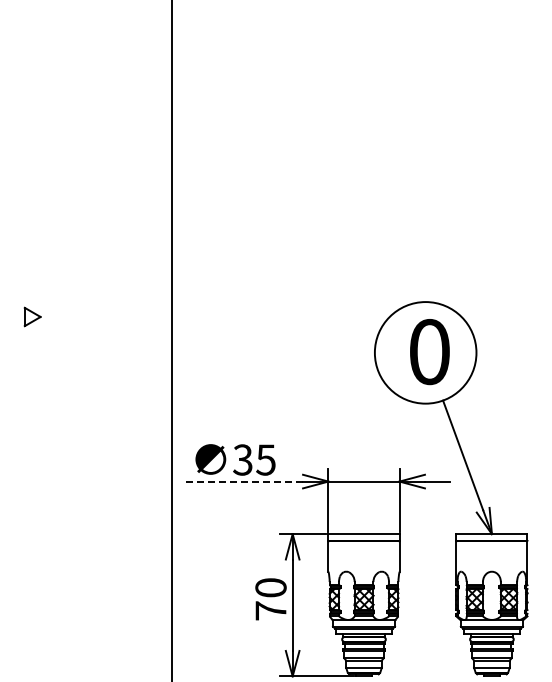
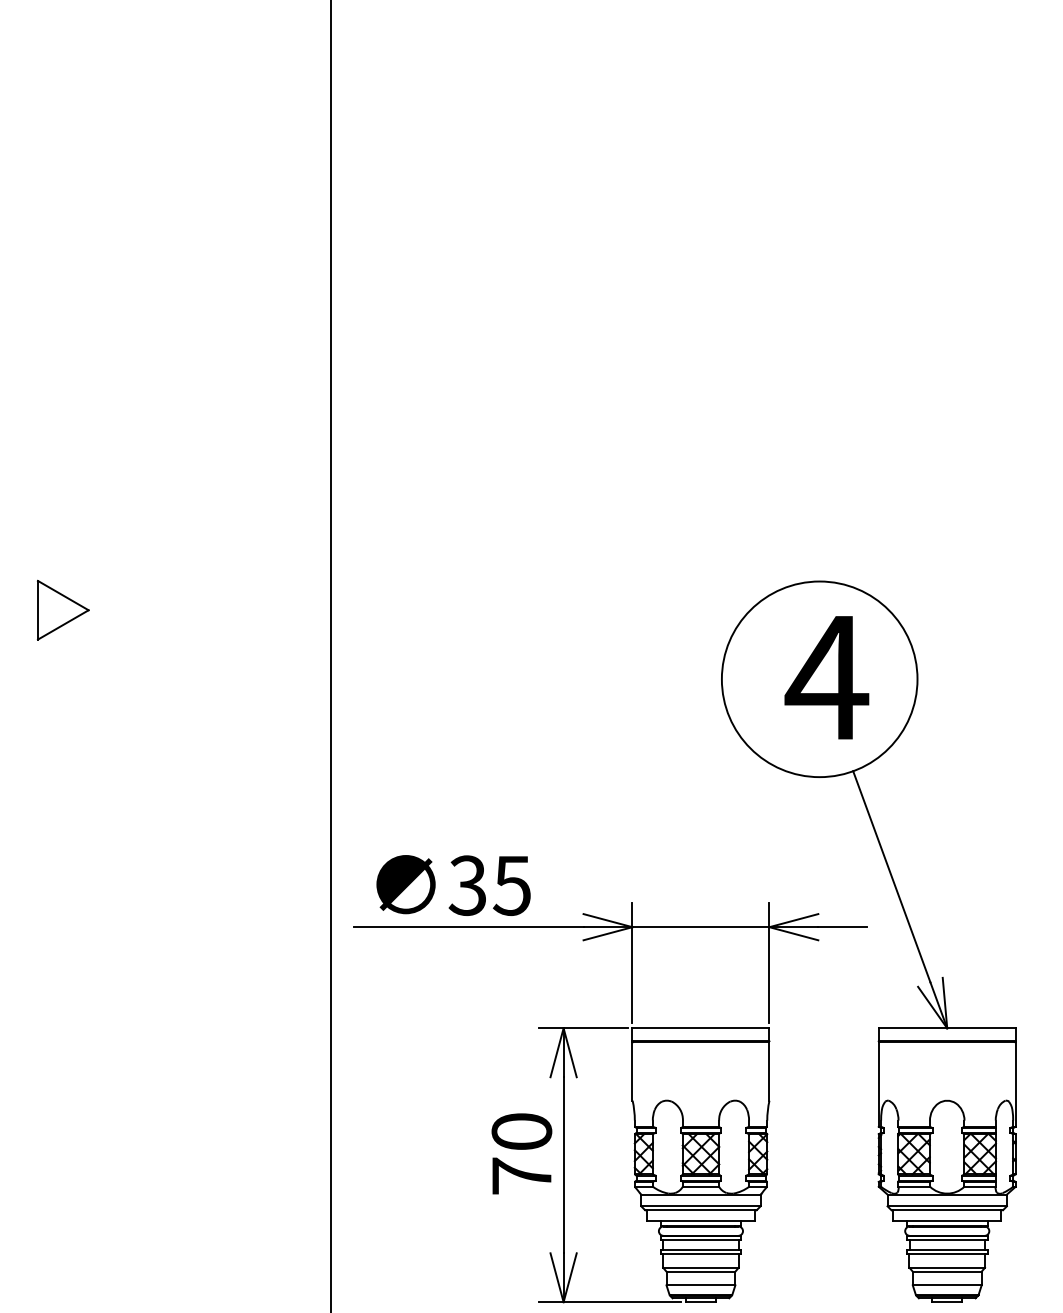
part: (32, 316) -> (62, 609), size x1.67
text: (429, 352) -> (827, 678), 0 -> 4
line: (243, 481) -> (468, 927), dashed -> solid

